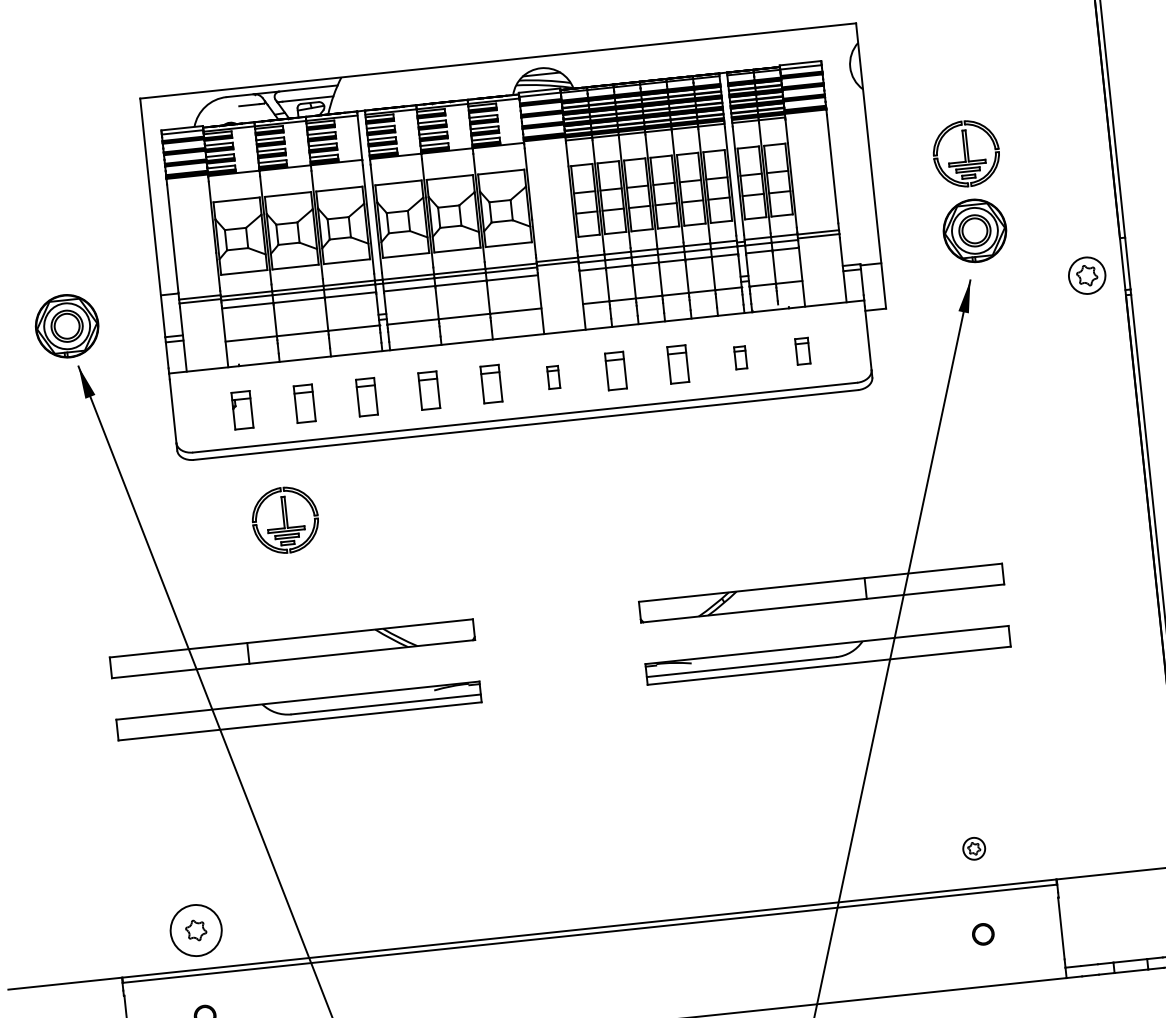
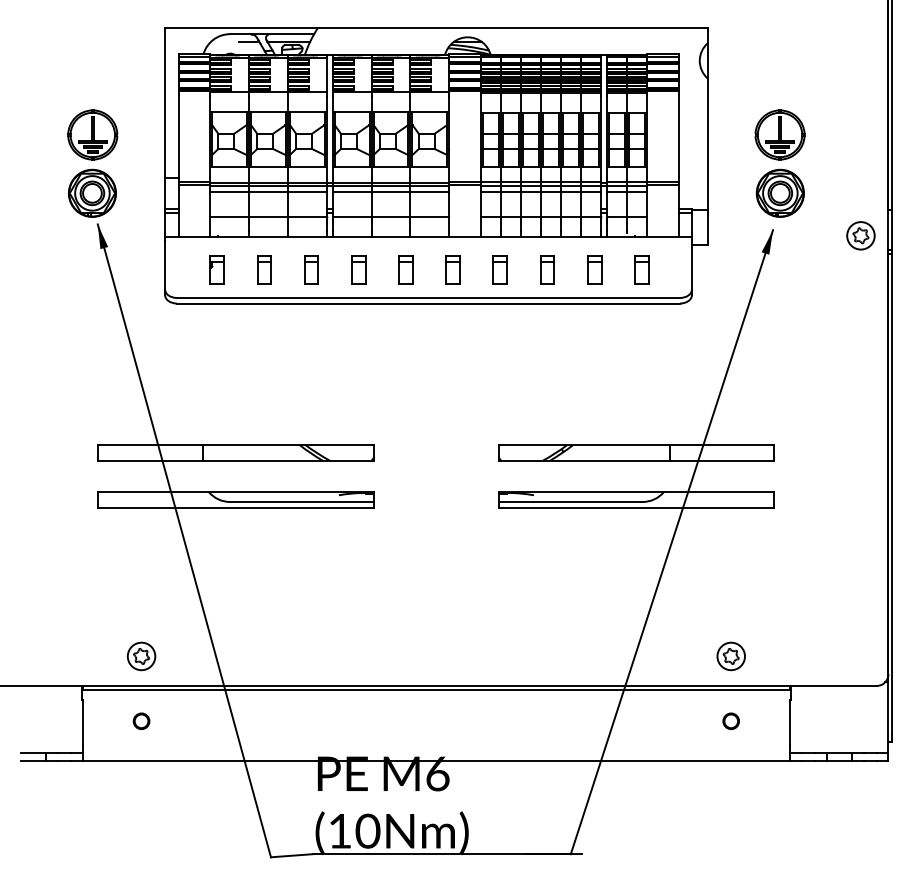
part: (802, 350) -> (641, 269), size x1.43
part: (740, 357) -> (594, 269), size x1.67
part: (552, 376) -> (452, 269), size x1.67
part: (285, 519) -> (92, 134), moved
part: (973, 848) -> (730, 656), size x1.67
circle: (196, 930) -> (141, 656), size x0.71

